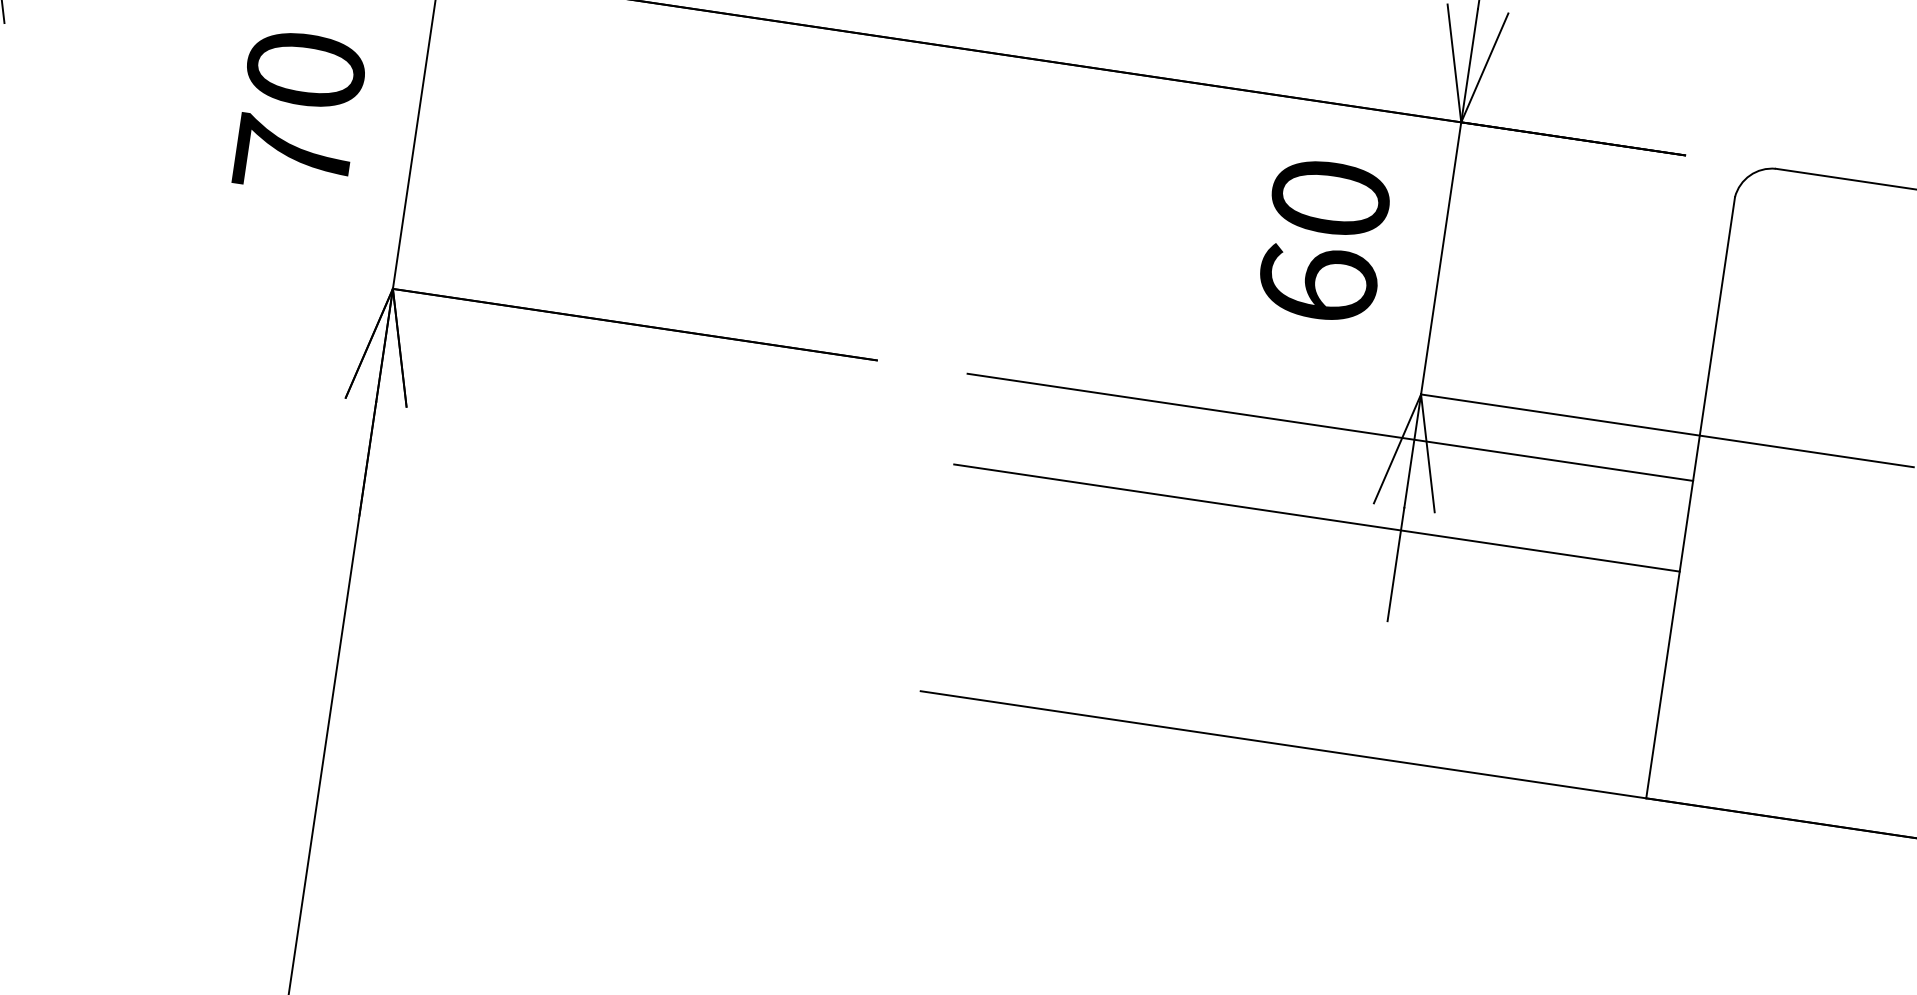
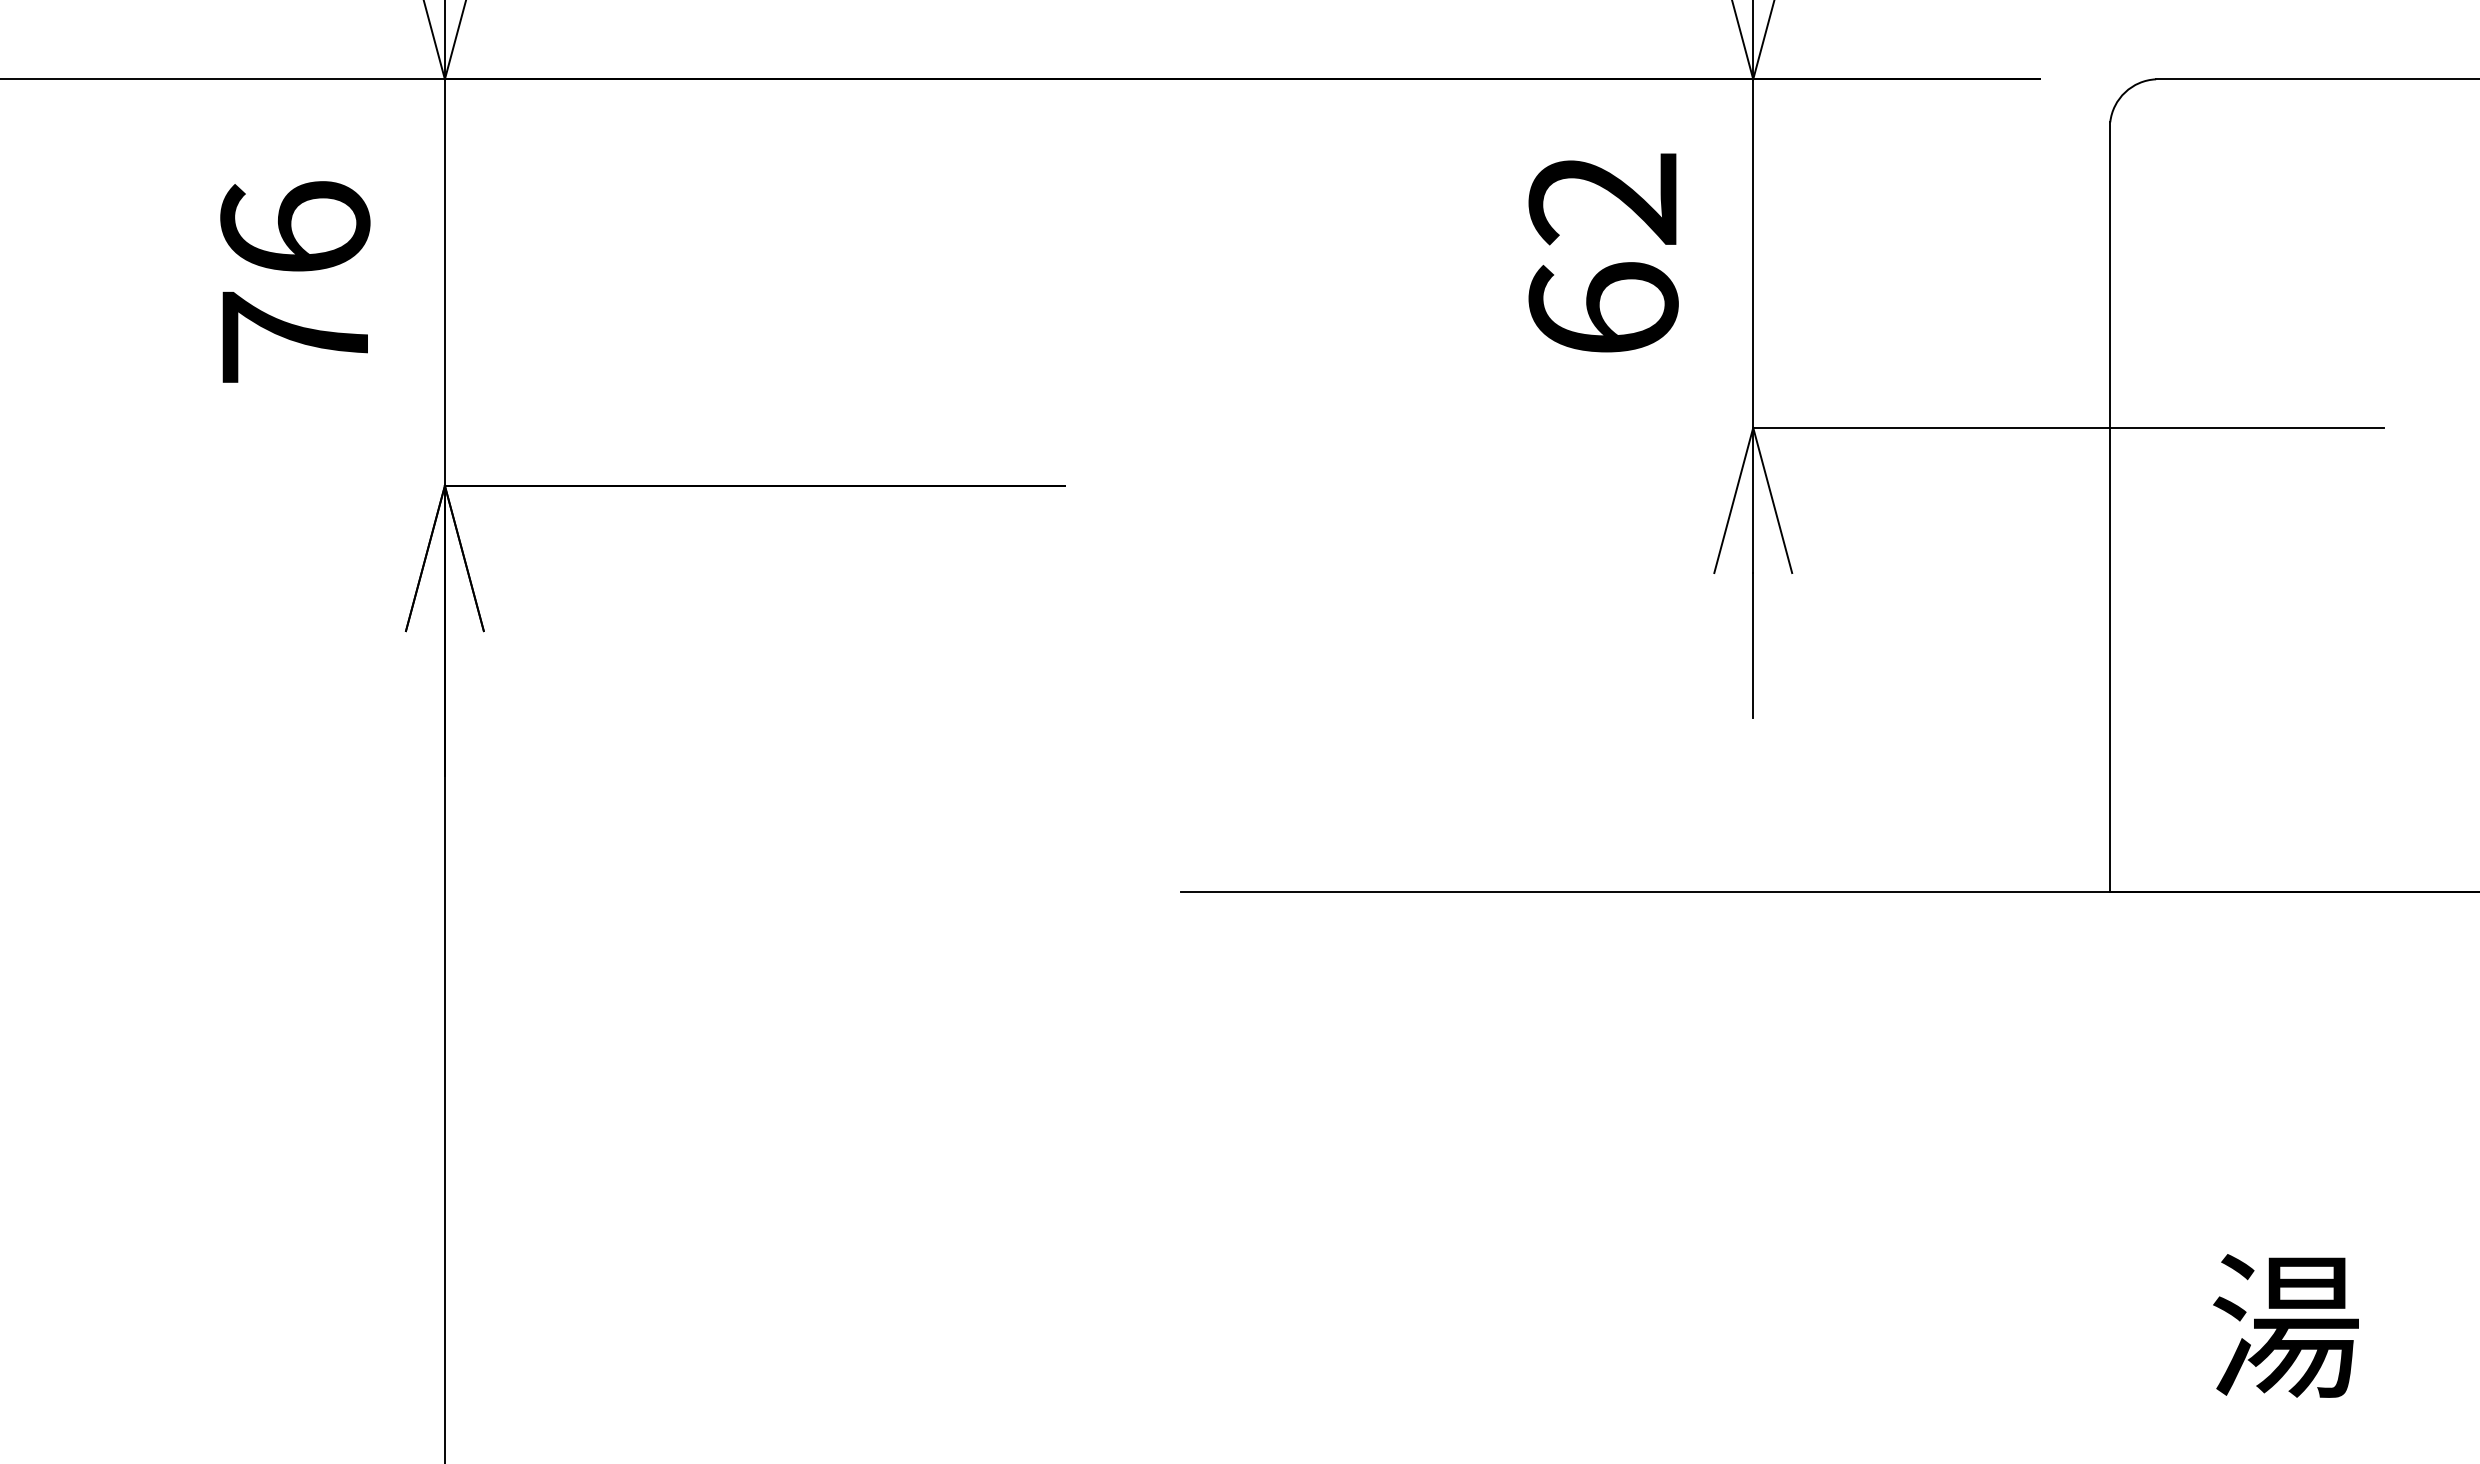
text: (306, 69) -> (295, 226), 70 -> 76
text: (1330, 198) -> (1603, 199), 60 -> 62
line: (1330, 427) -> (1645, 485), removed
line: (1316, 518) -> (1645, 602), removed

